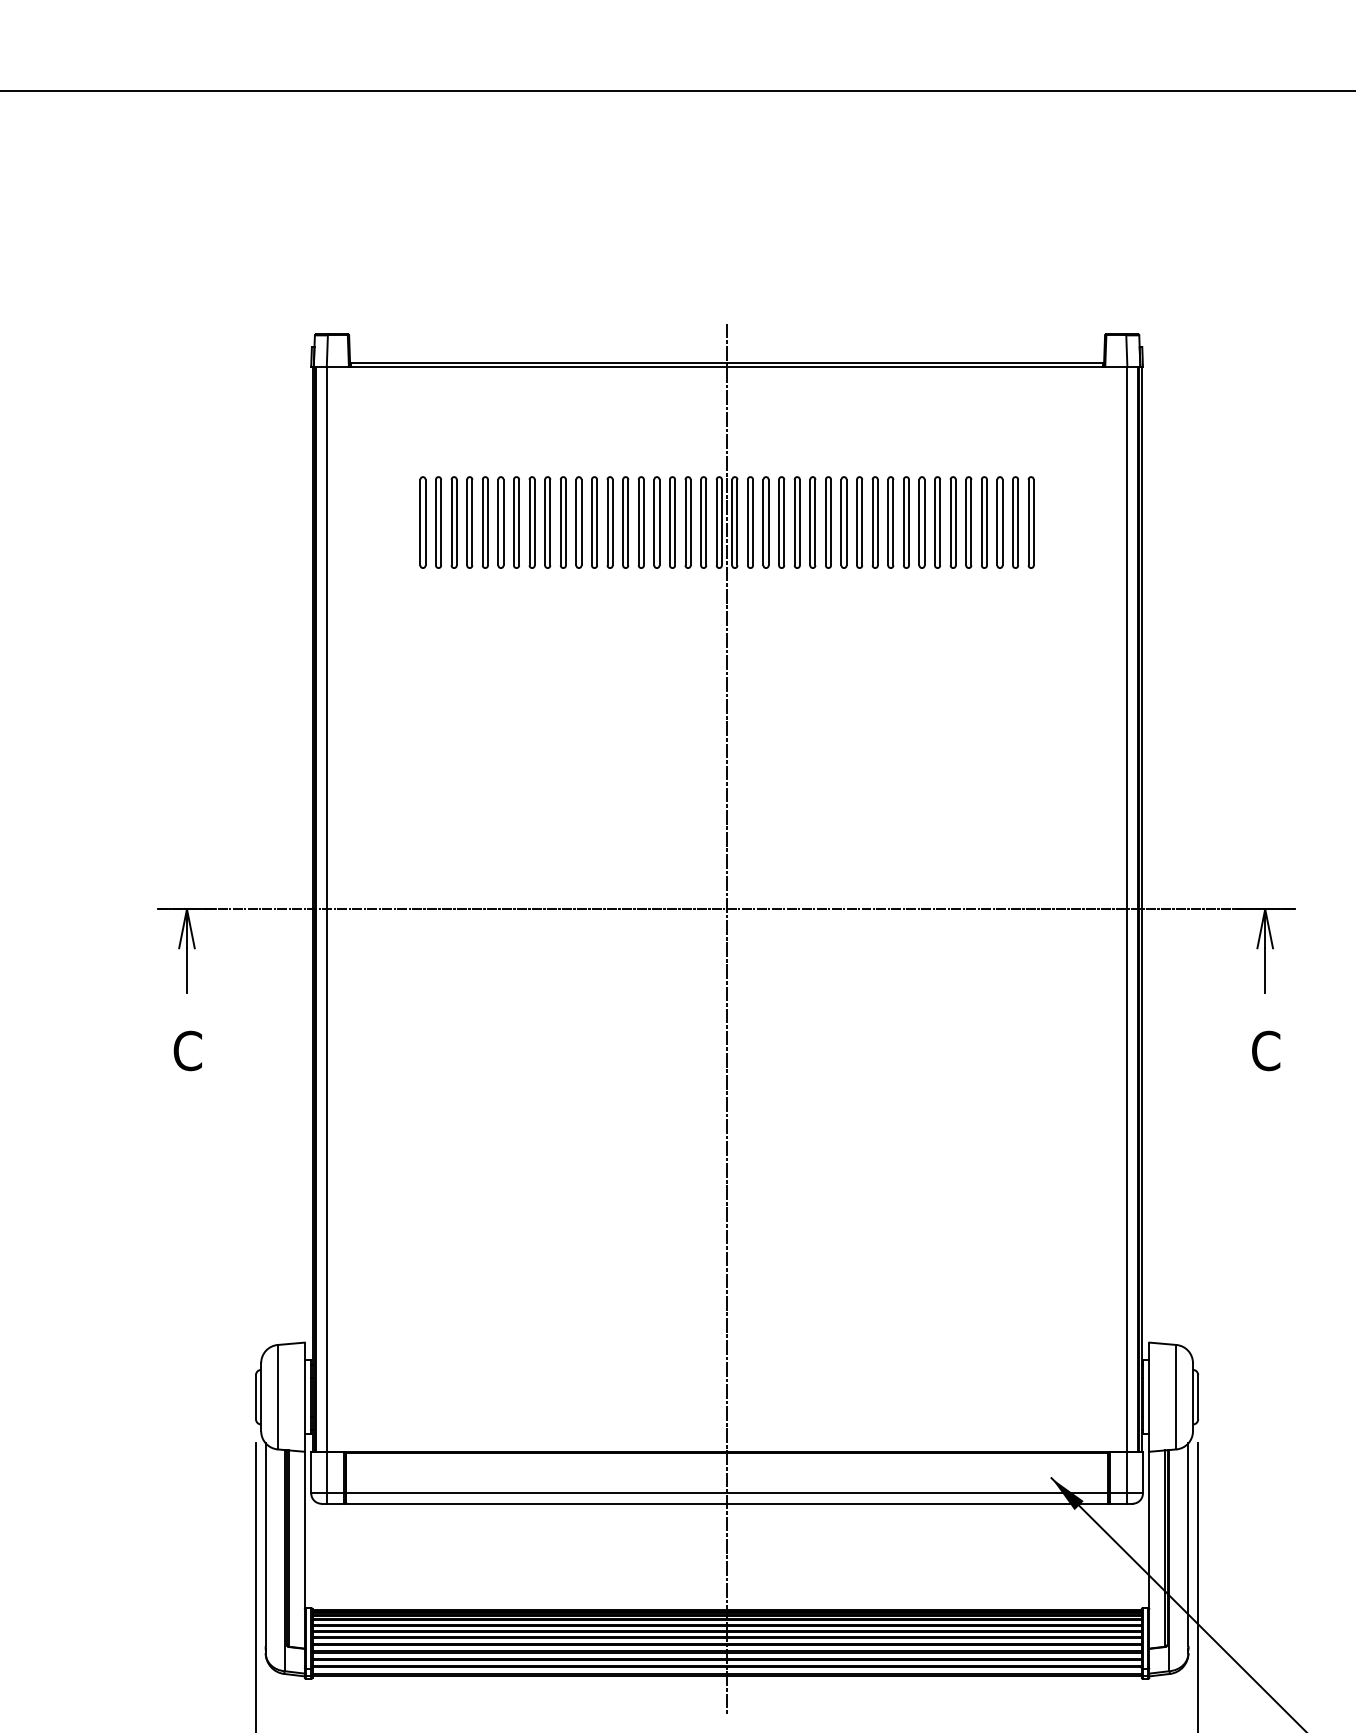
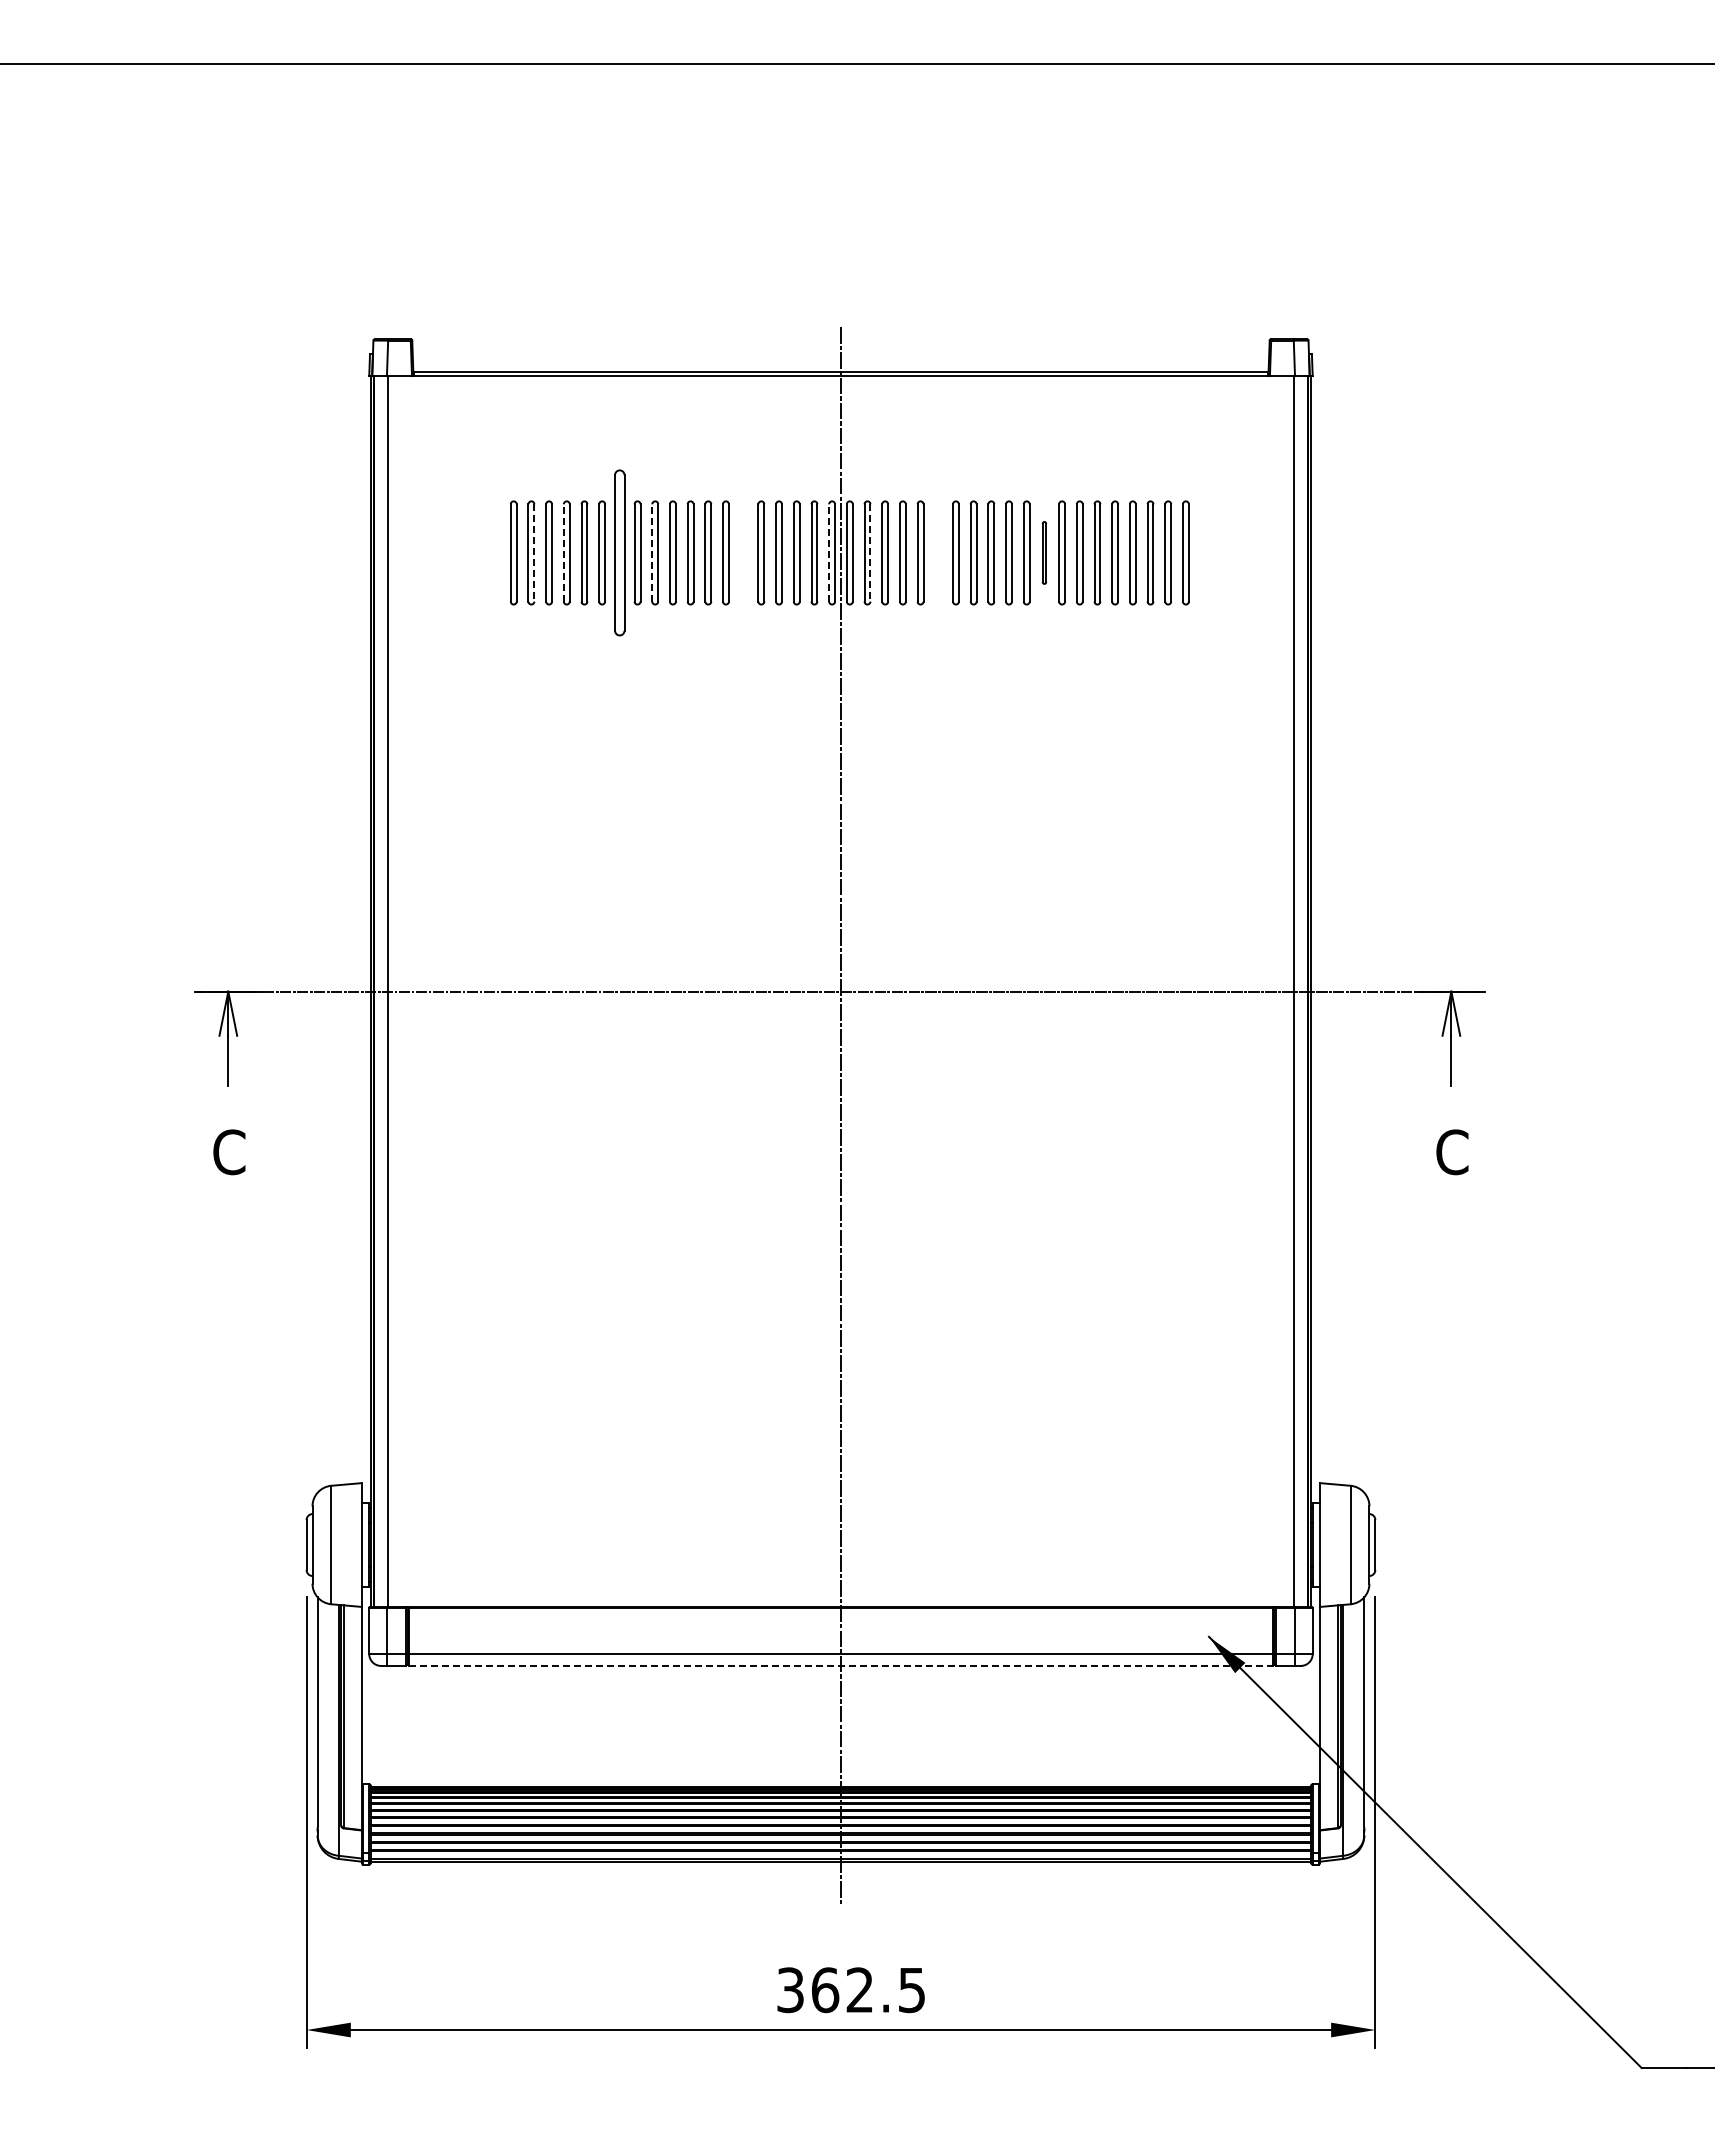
part: (422, 522) -> (495, 552), removed
line: (456, 522) -> (534, 552), solid -> dashed
line: (482, 522) -> (563, 552), solid -> dashed
part: (531, 522) -> (619, 552), size x1.6
line: (560, 522) -> (652, 552), solid -> dashed
part: (641, 522) -> (743, 552), removed
line: (716, 522) -> (829, 552), solid -> dashed
line: (753, 522) -> (870, 552), solid -> dashed
part: (812, 522) -> (937, 552), removed
part: (906, 522) -> (1044, 552), size x0.6
line: (726, 1503) -> (840, 1665), solid -> dashed

